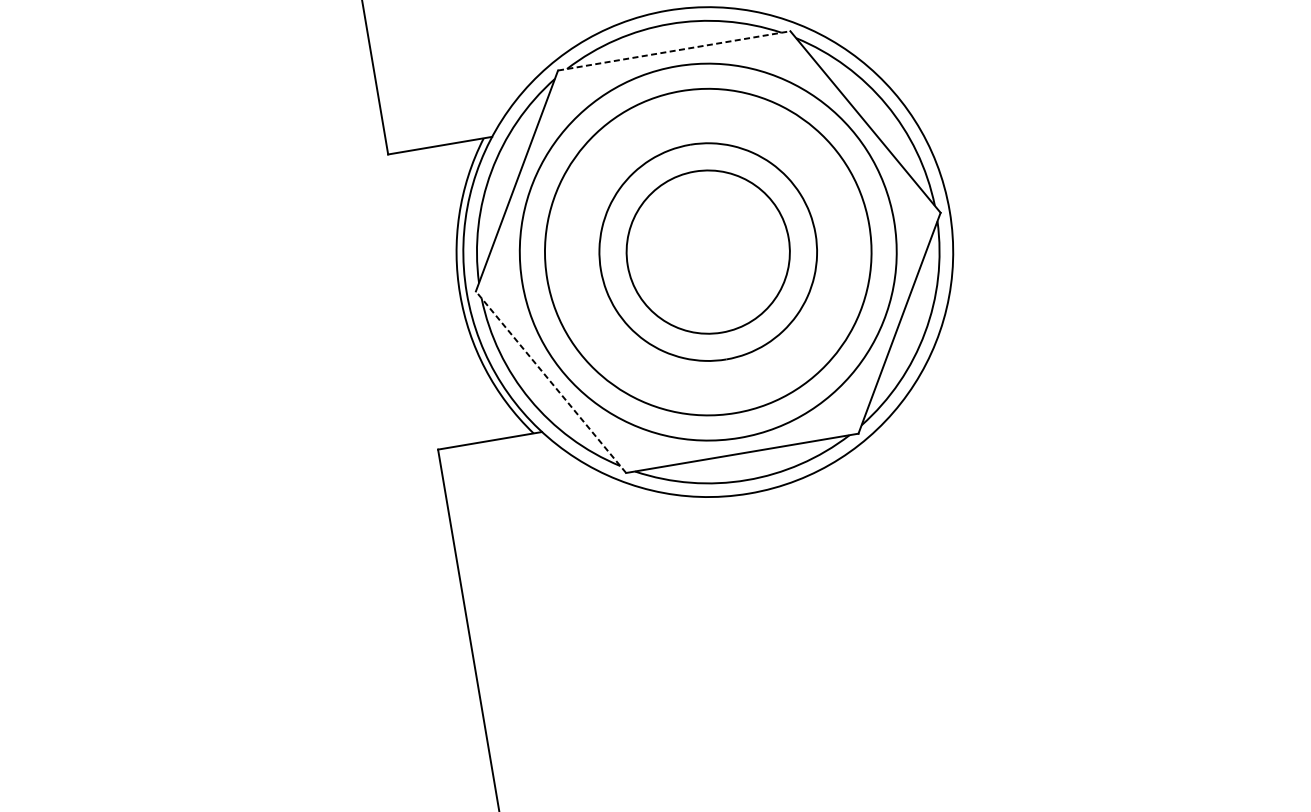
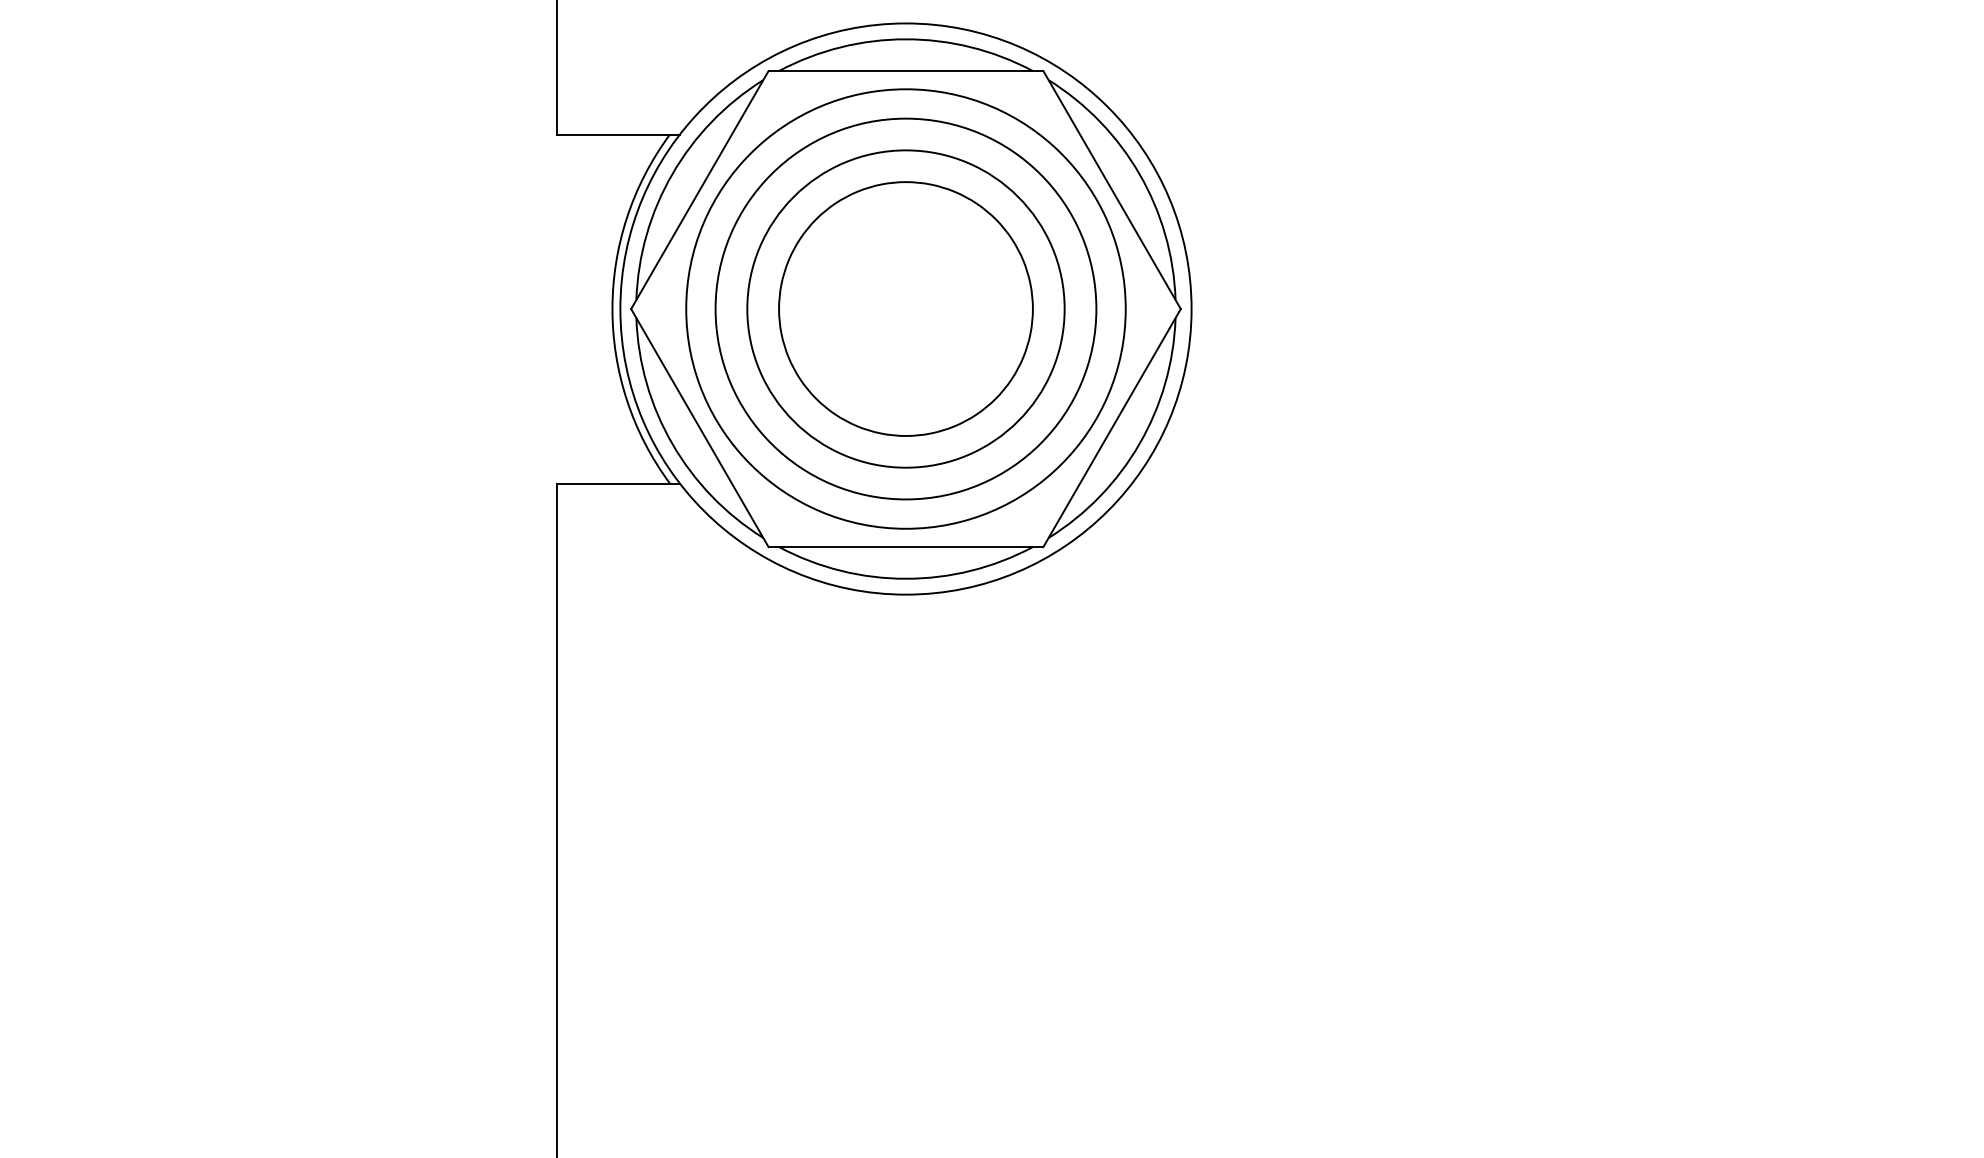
line: (674, 51) -> (906, 71), dashed -> solid
circle: (707, 251) -> (905, 308), size x1.67
line: (550, 381) -> (699, 427), dashed -> solid

